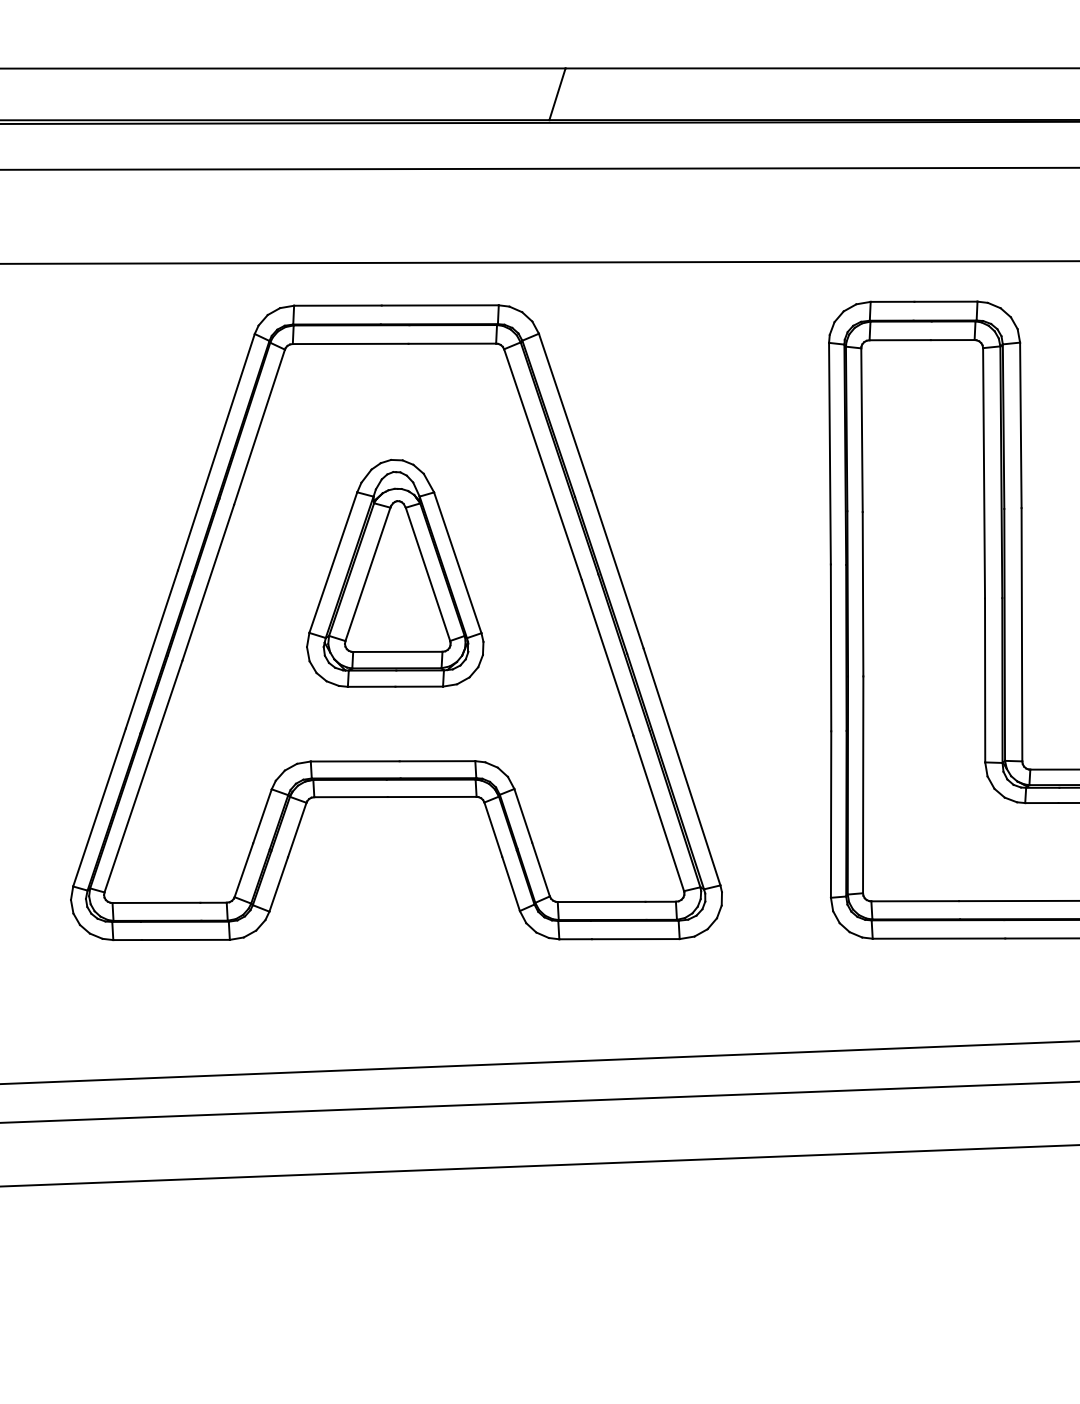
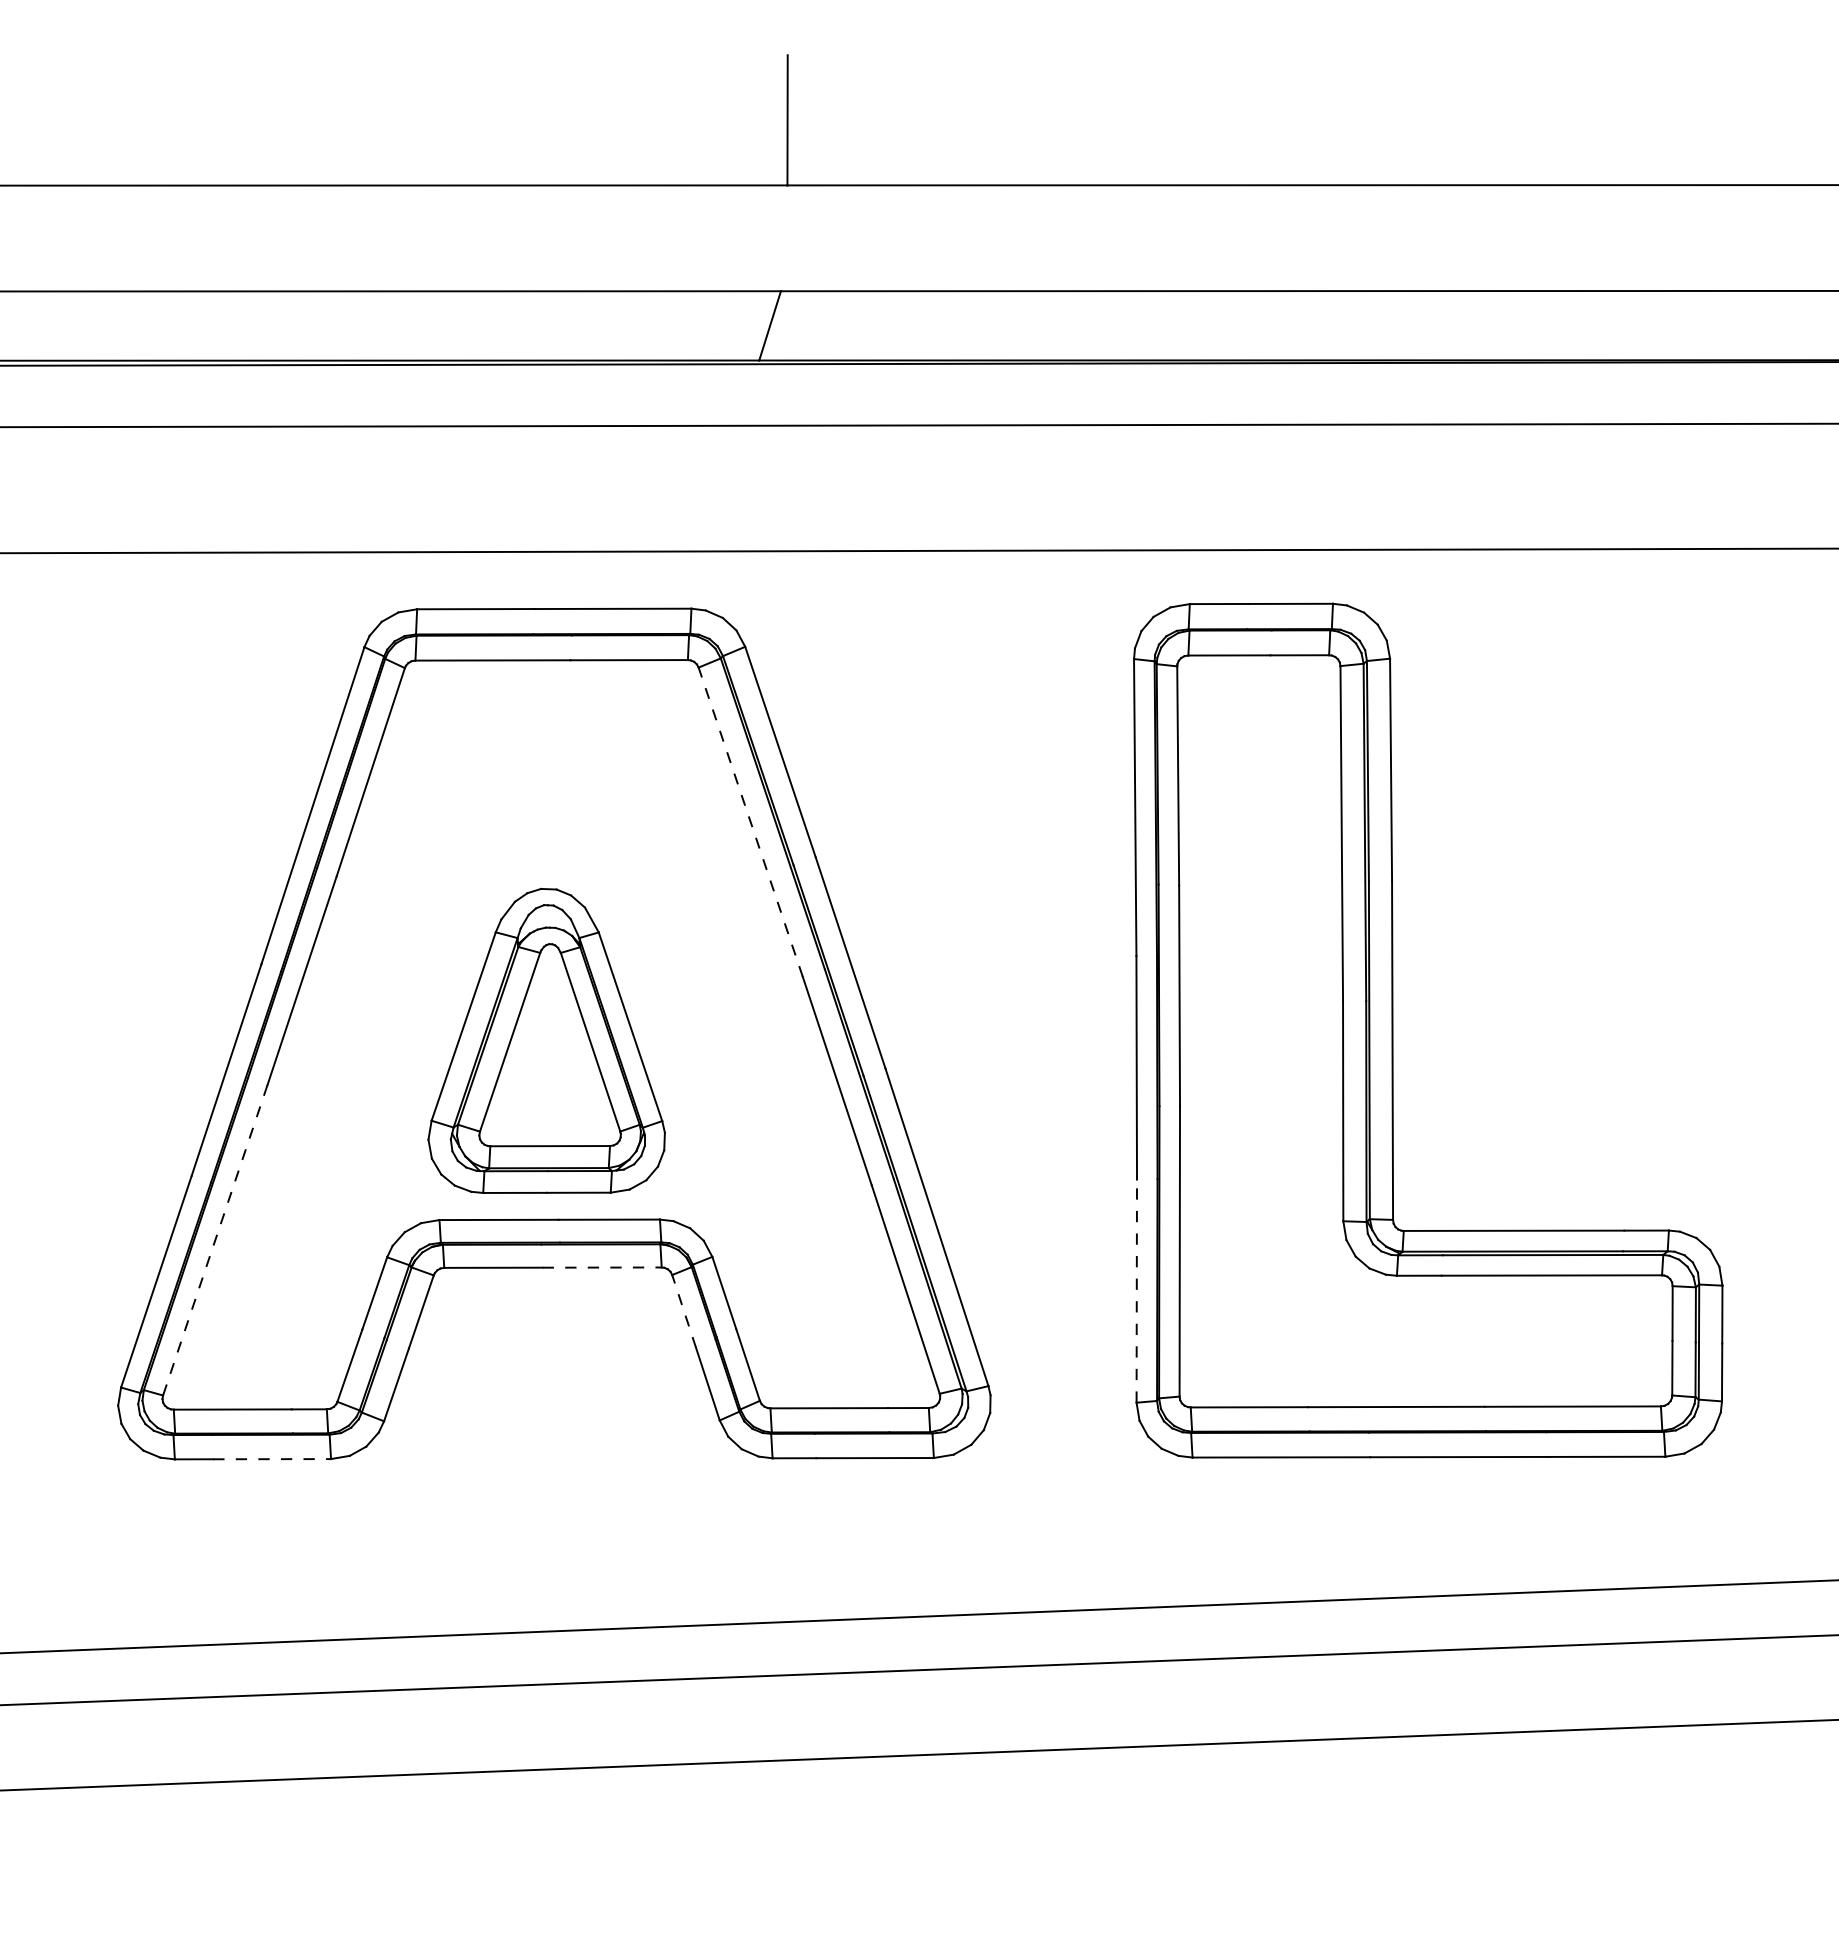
line: (542, 464) -> (750, 821), solid -> dashed
part: (395, 573) -> (546, 1040), moved
line: (143, 776) -> (215, 1240), solid -> dashed
line: (432, 796) -> (602, 1267), solid -> dashed
line: (830, 814) -> (1136, 1291), solid -> dashed
line: (492, 829) -> (683, 1310), solid -> dashed
line: (186, 940) -> (272, 1459), solid -> dashed

